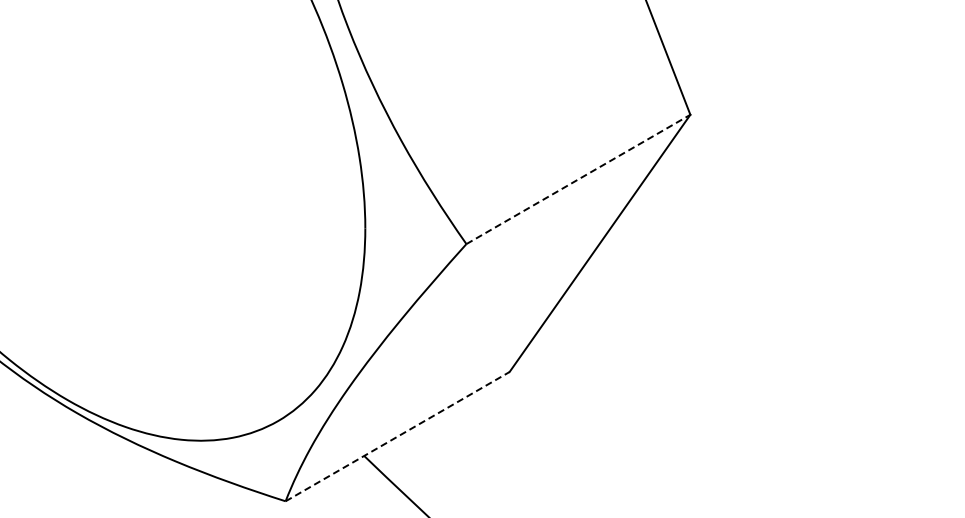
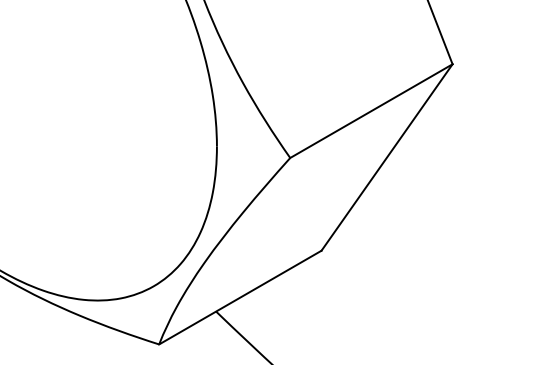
line: (578, 179) -> (371, 111), dashed -> solid
line: (398, 436) -> (240, 297), dashed -> solid

